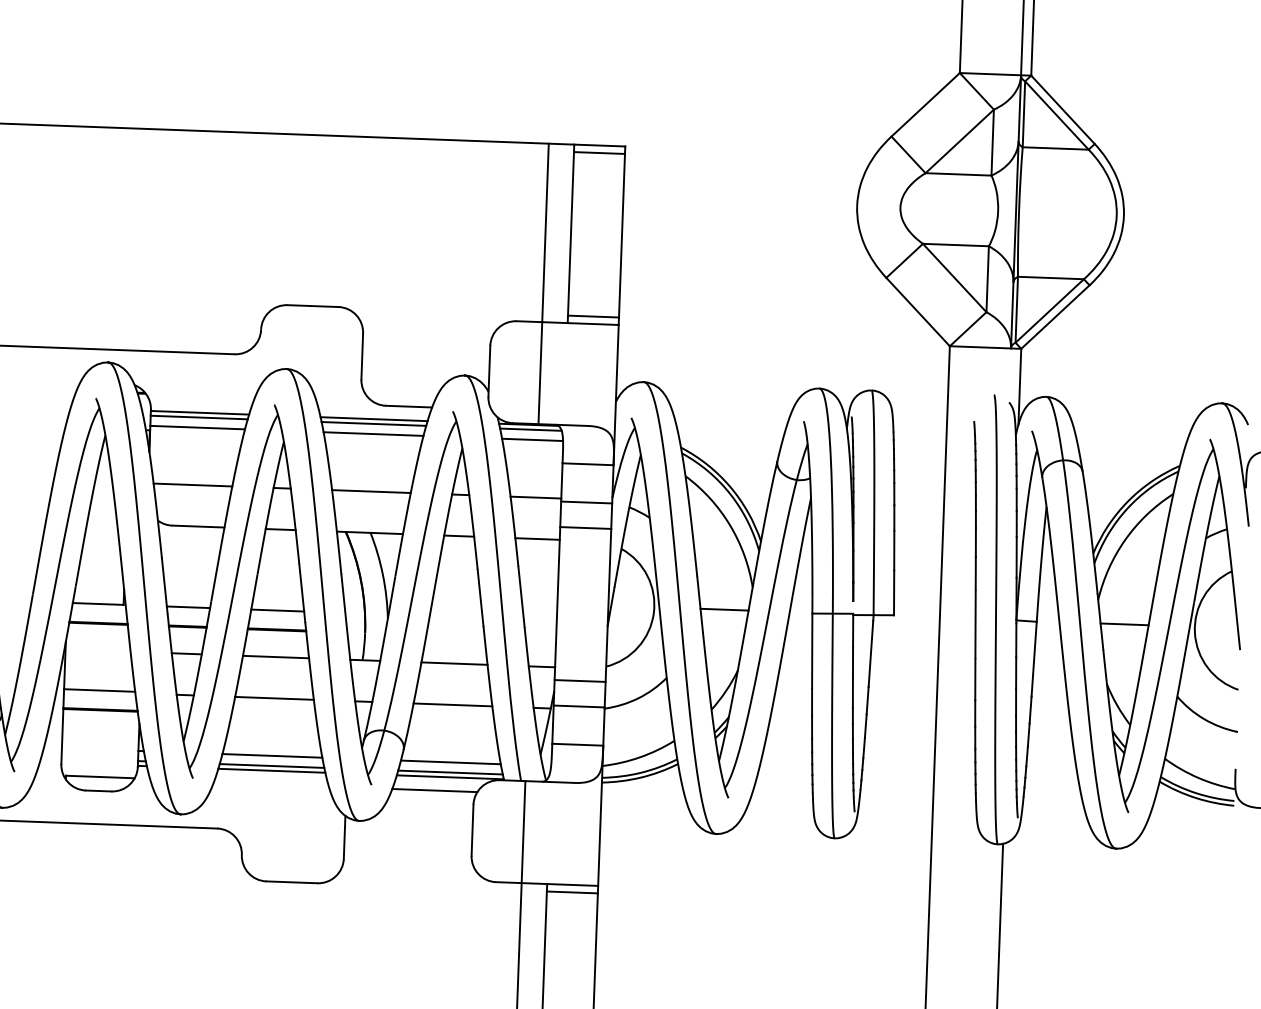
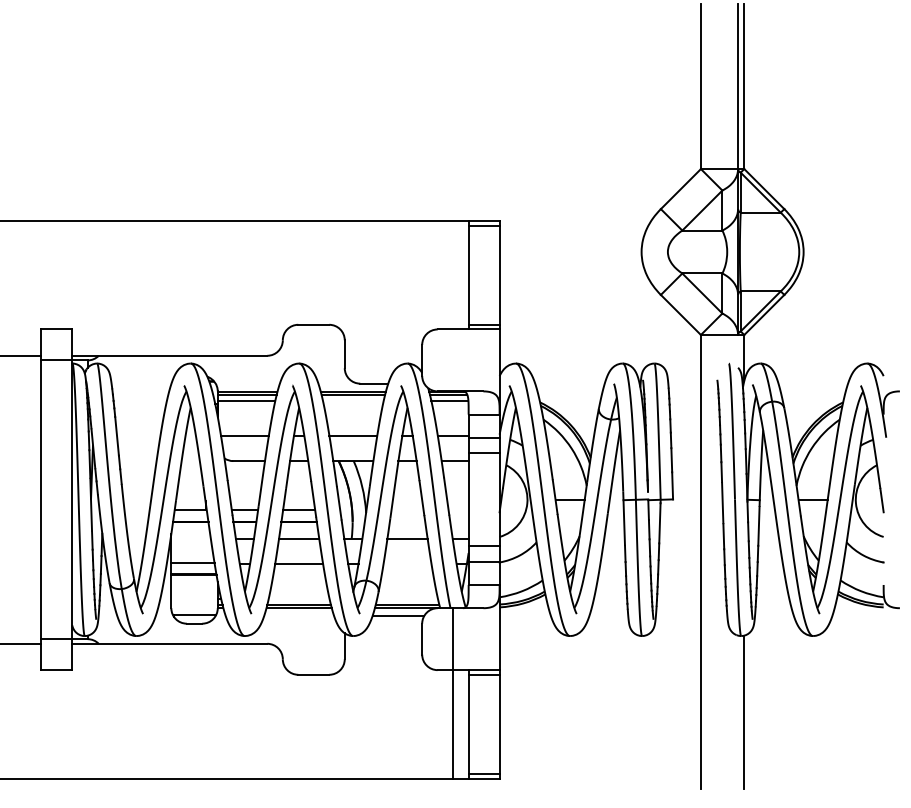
line: (544, 284) -> (453, 306), removed
line: (373, 434) -> (353, 401), removed
line: (452, 704) -> (407, 563), removed
line: (271, 755) -> (298, 598), removed
line: (450, 762) -> (407, 598), removed

